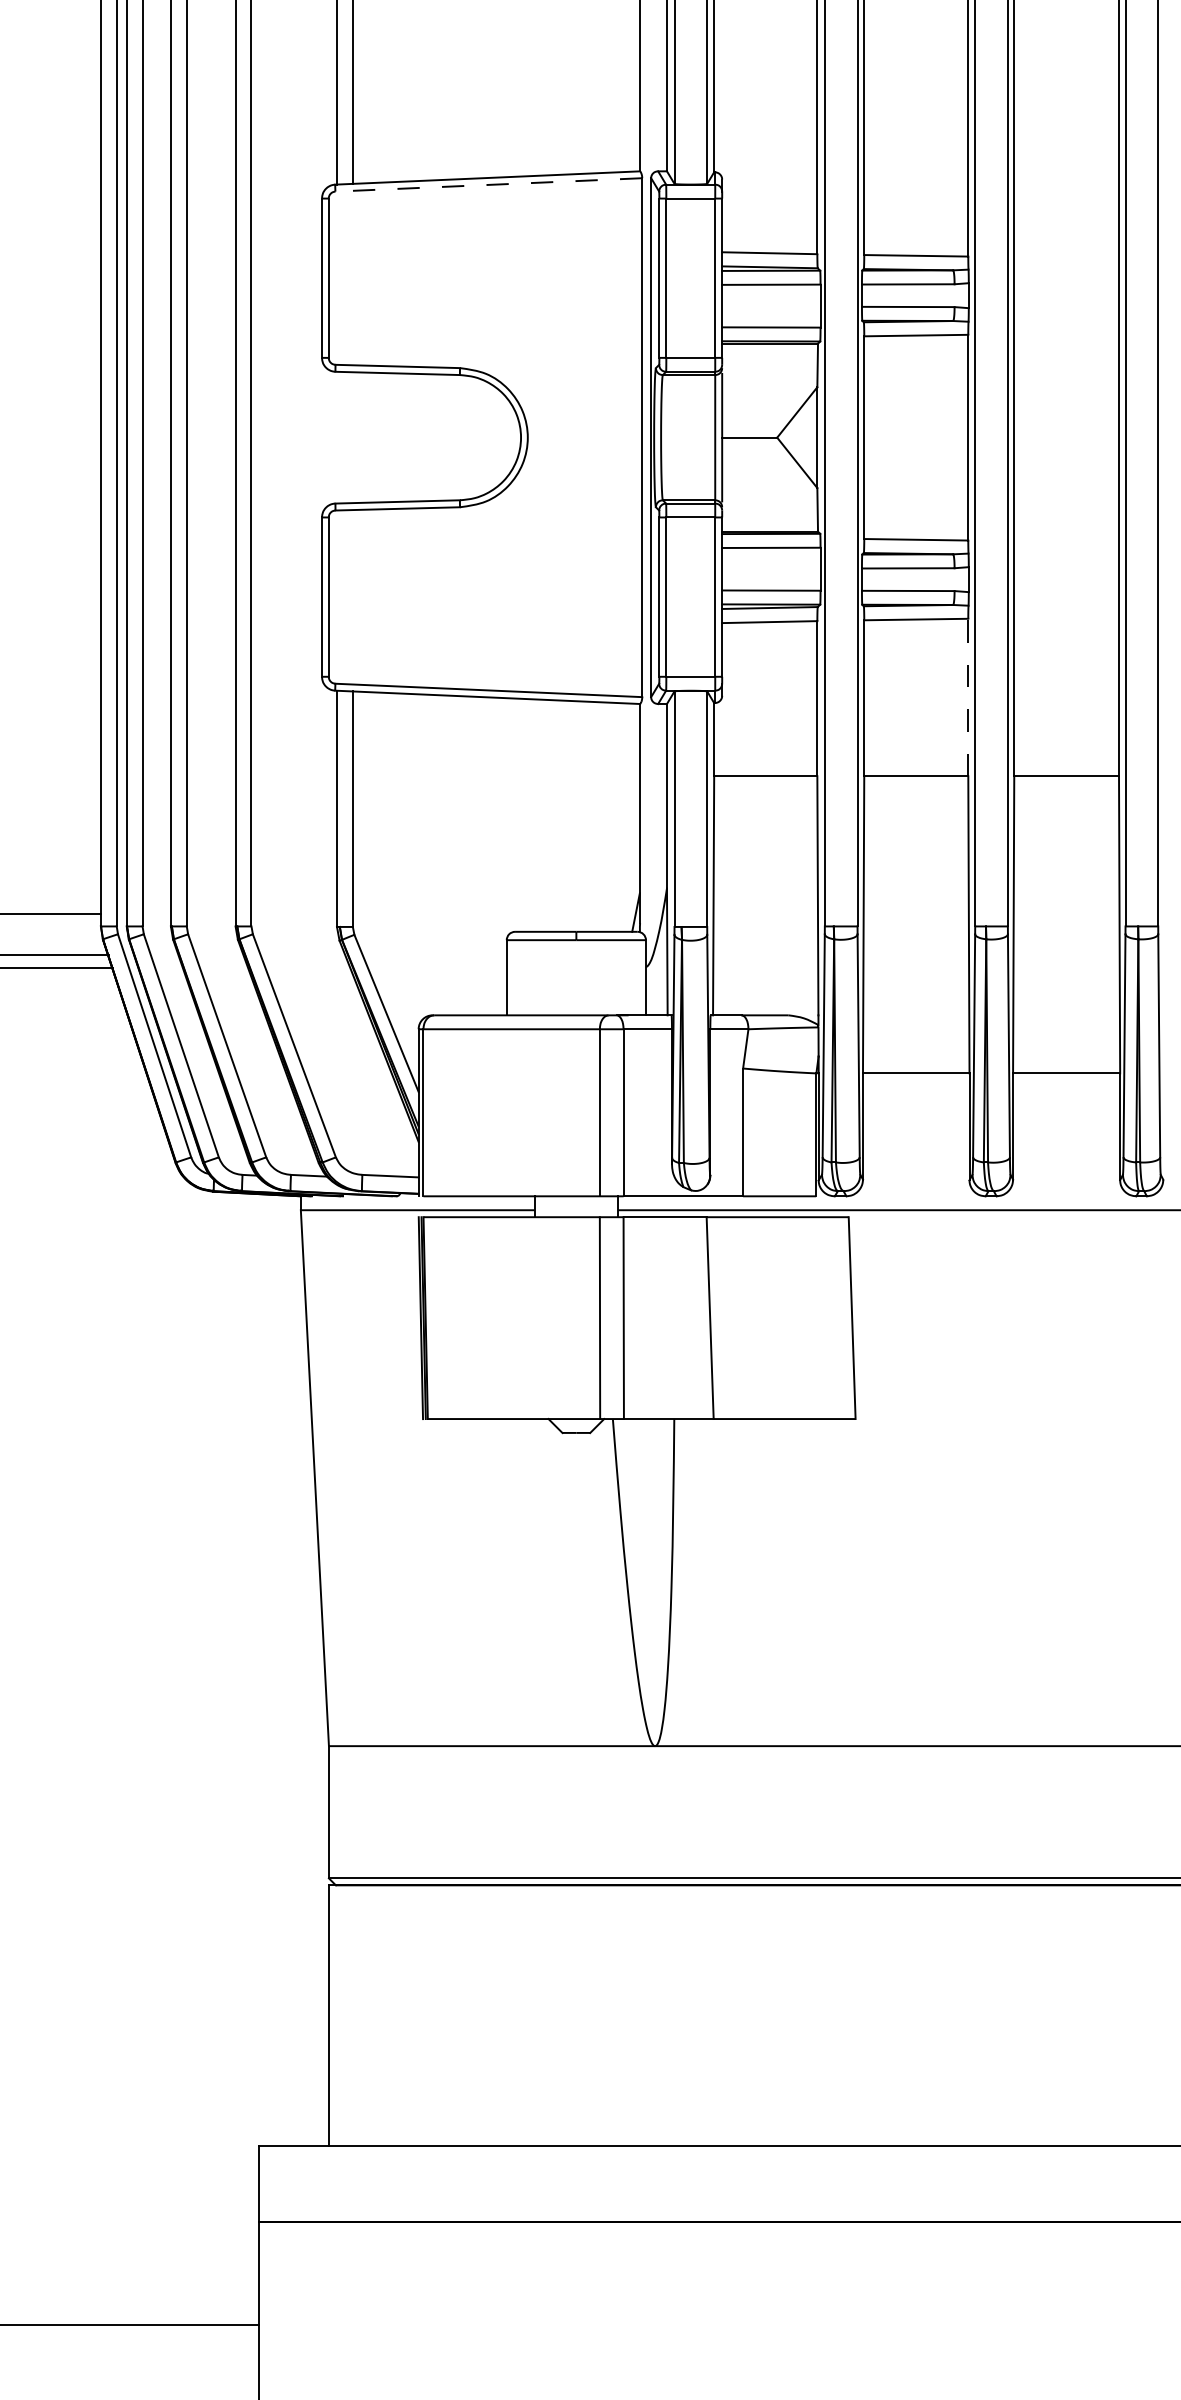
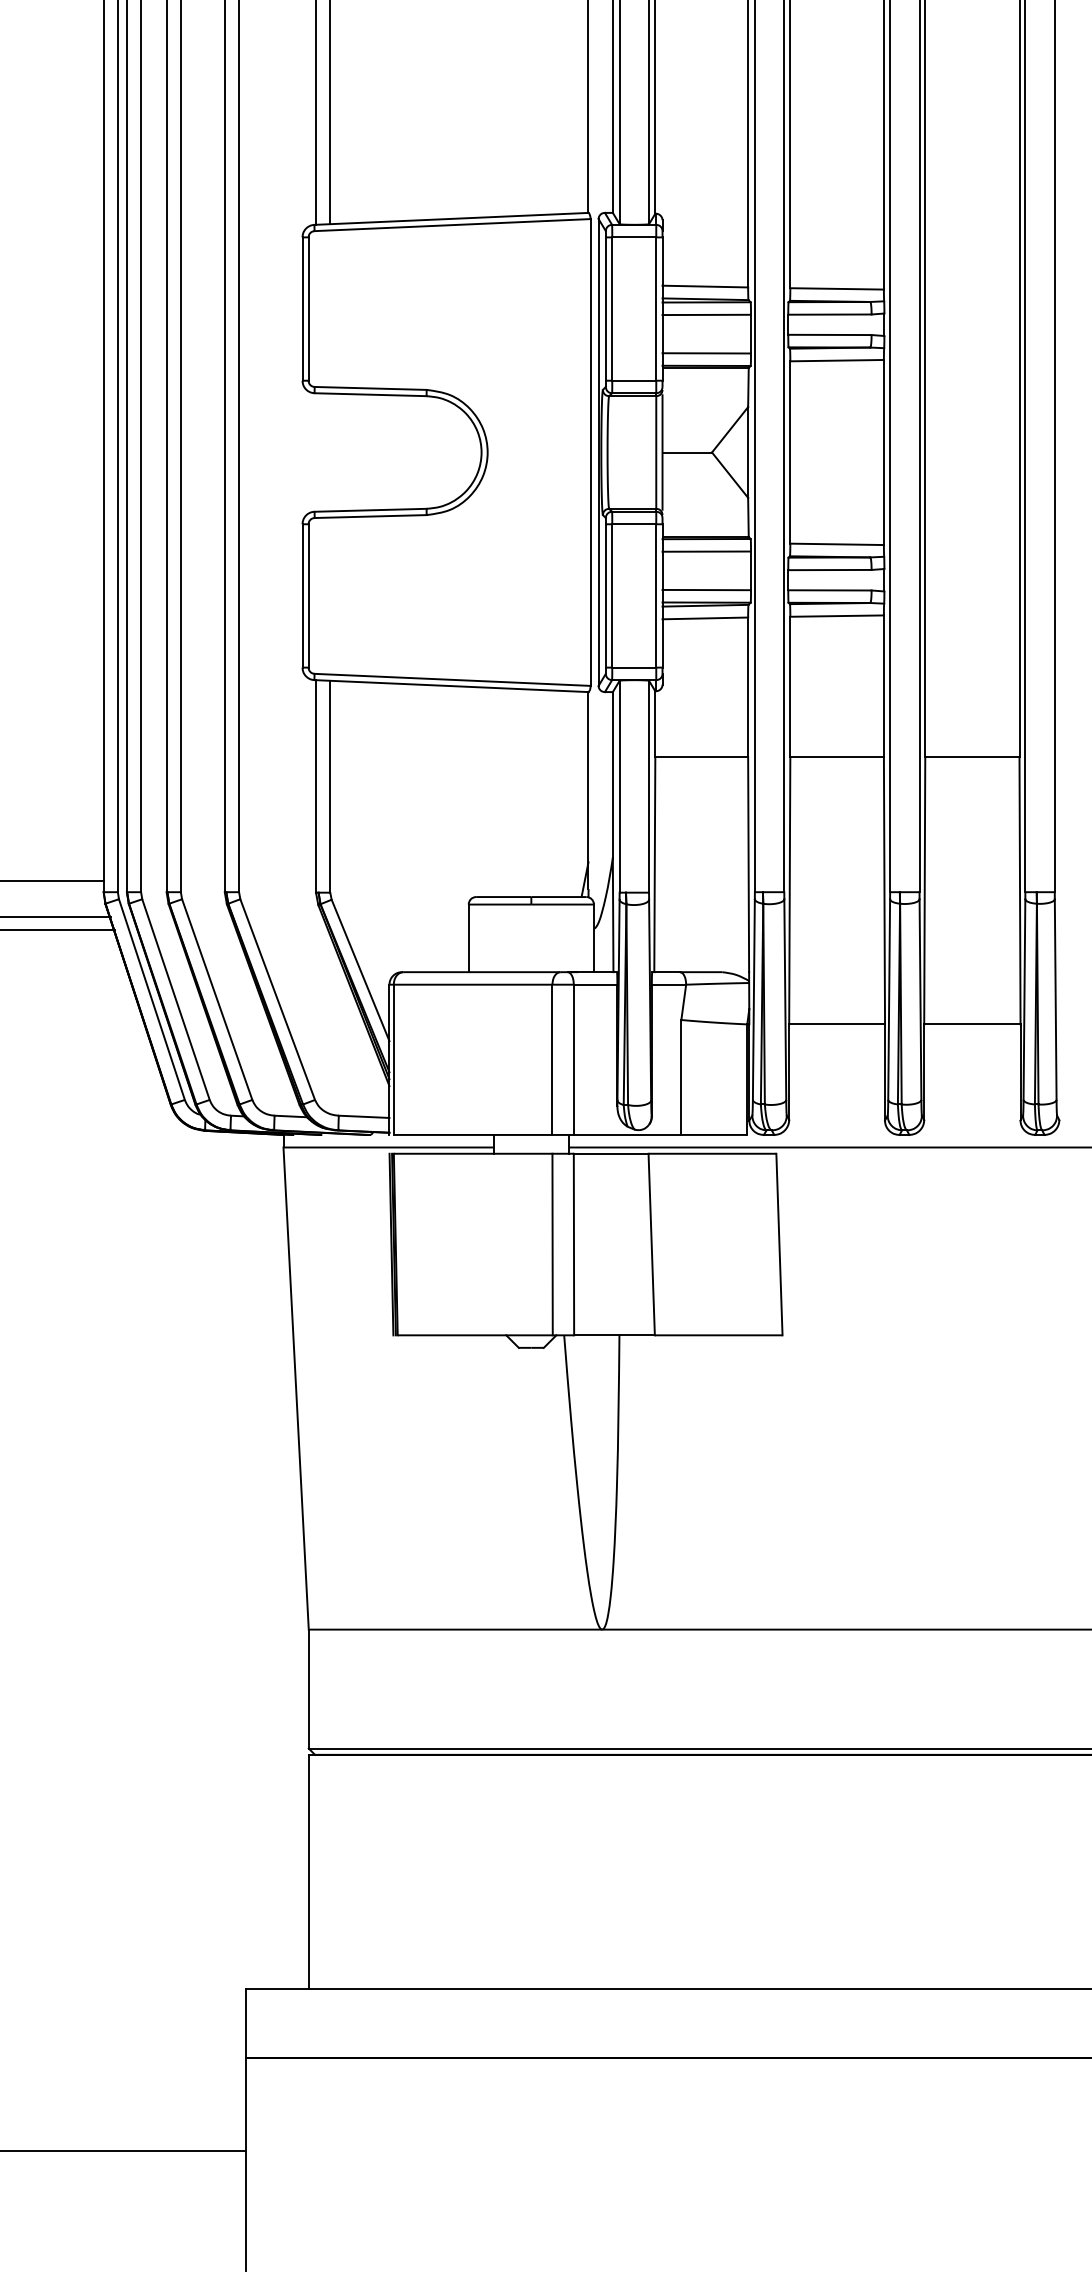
line: (488, 185) -> (452, 225), dashed -> solid
line: (967, 697) -> (883, 686), dashed -> solid

